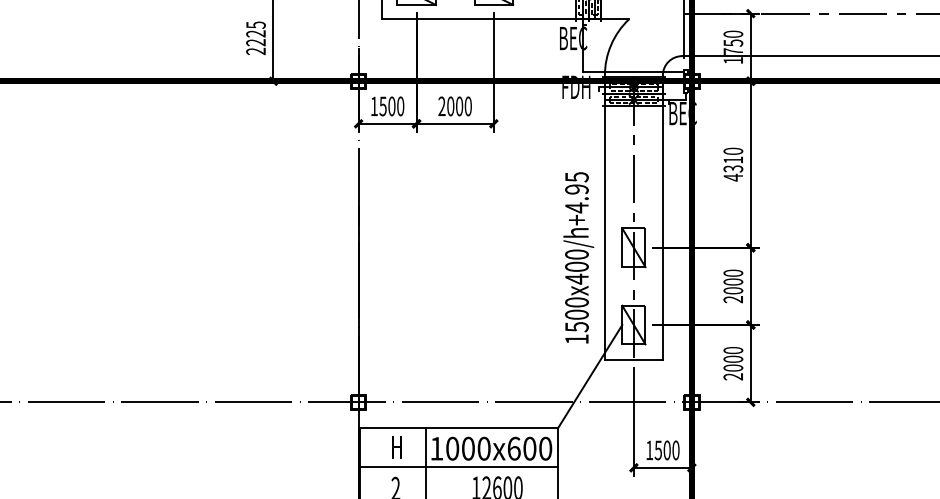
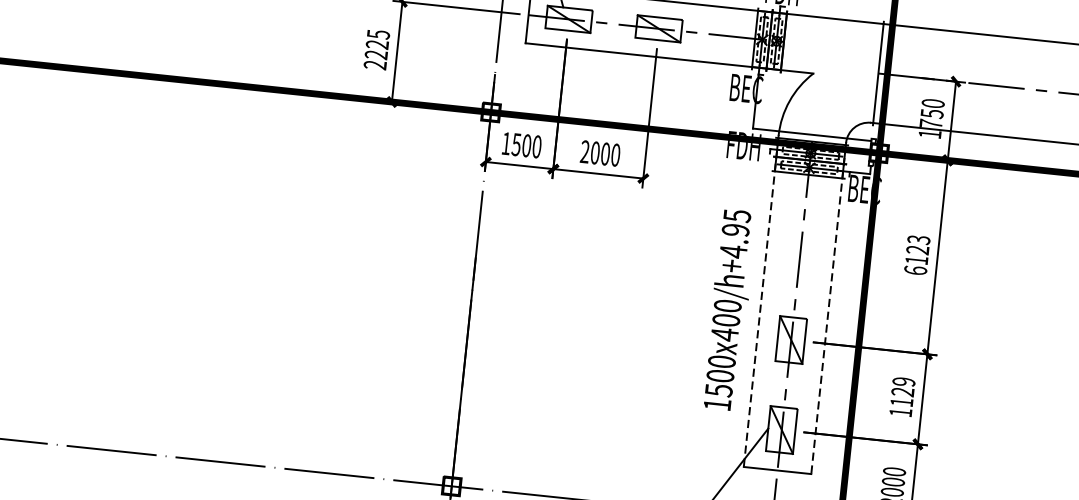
text: (733, 164) -> (917, 255), 4310 -> 6123
line: (604, 219) -> (760, 303), solid -> dashed
line: (662, 219) -> (828, 310), solid -> dashed
text: (578, 257) -> (729, 309), moved
text: (733, 286) -> (902, 397), 2000 -> 1129

